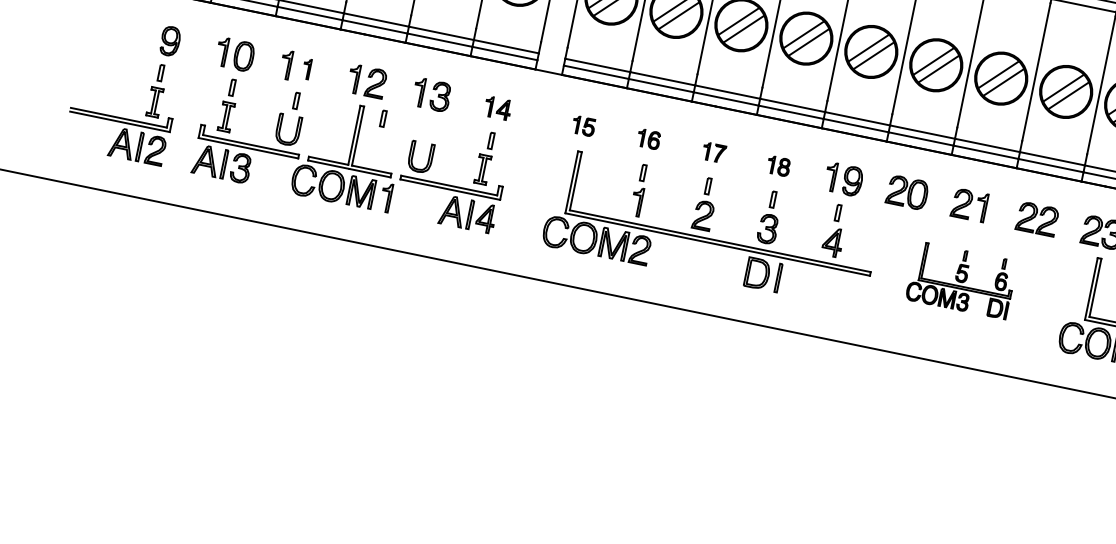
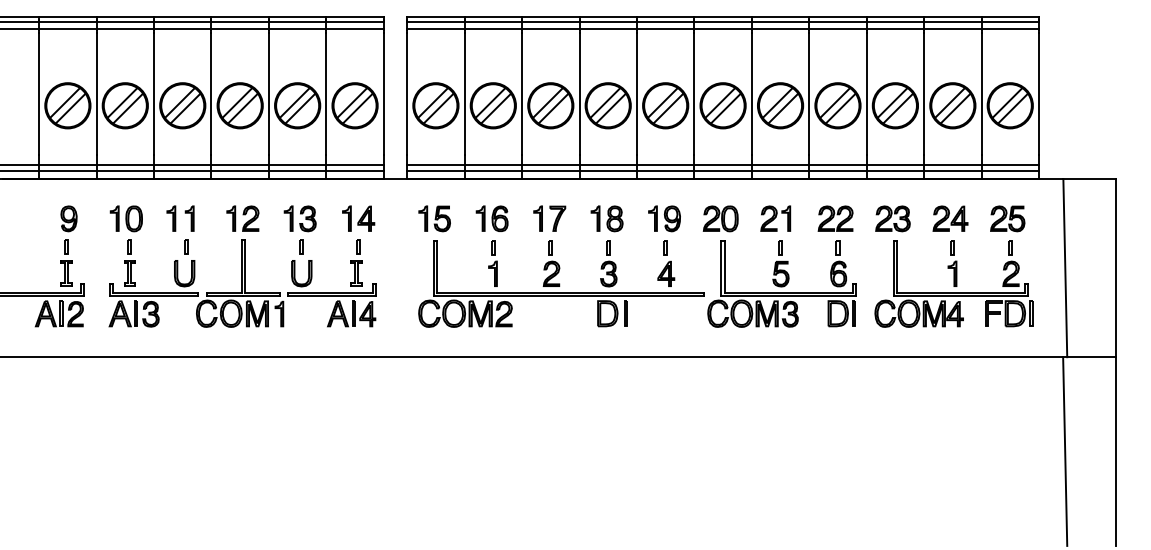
part: (306, 68) -> (189, 218), size x1.43
part: (497, 108) -> (358, 218), size x1.43
part: (383, 117) -> (301, 246), moved
part: (583, 125) -> (434, 218), size x1.67
part: (648, 138) -> (491, 218), size x1.67
part: (713, 152) -> (549, 218), size x1.67
part: (778, 165) -> (606, 218), size x1.67
part: (961, 279) -> (781, 283), size x1.67

